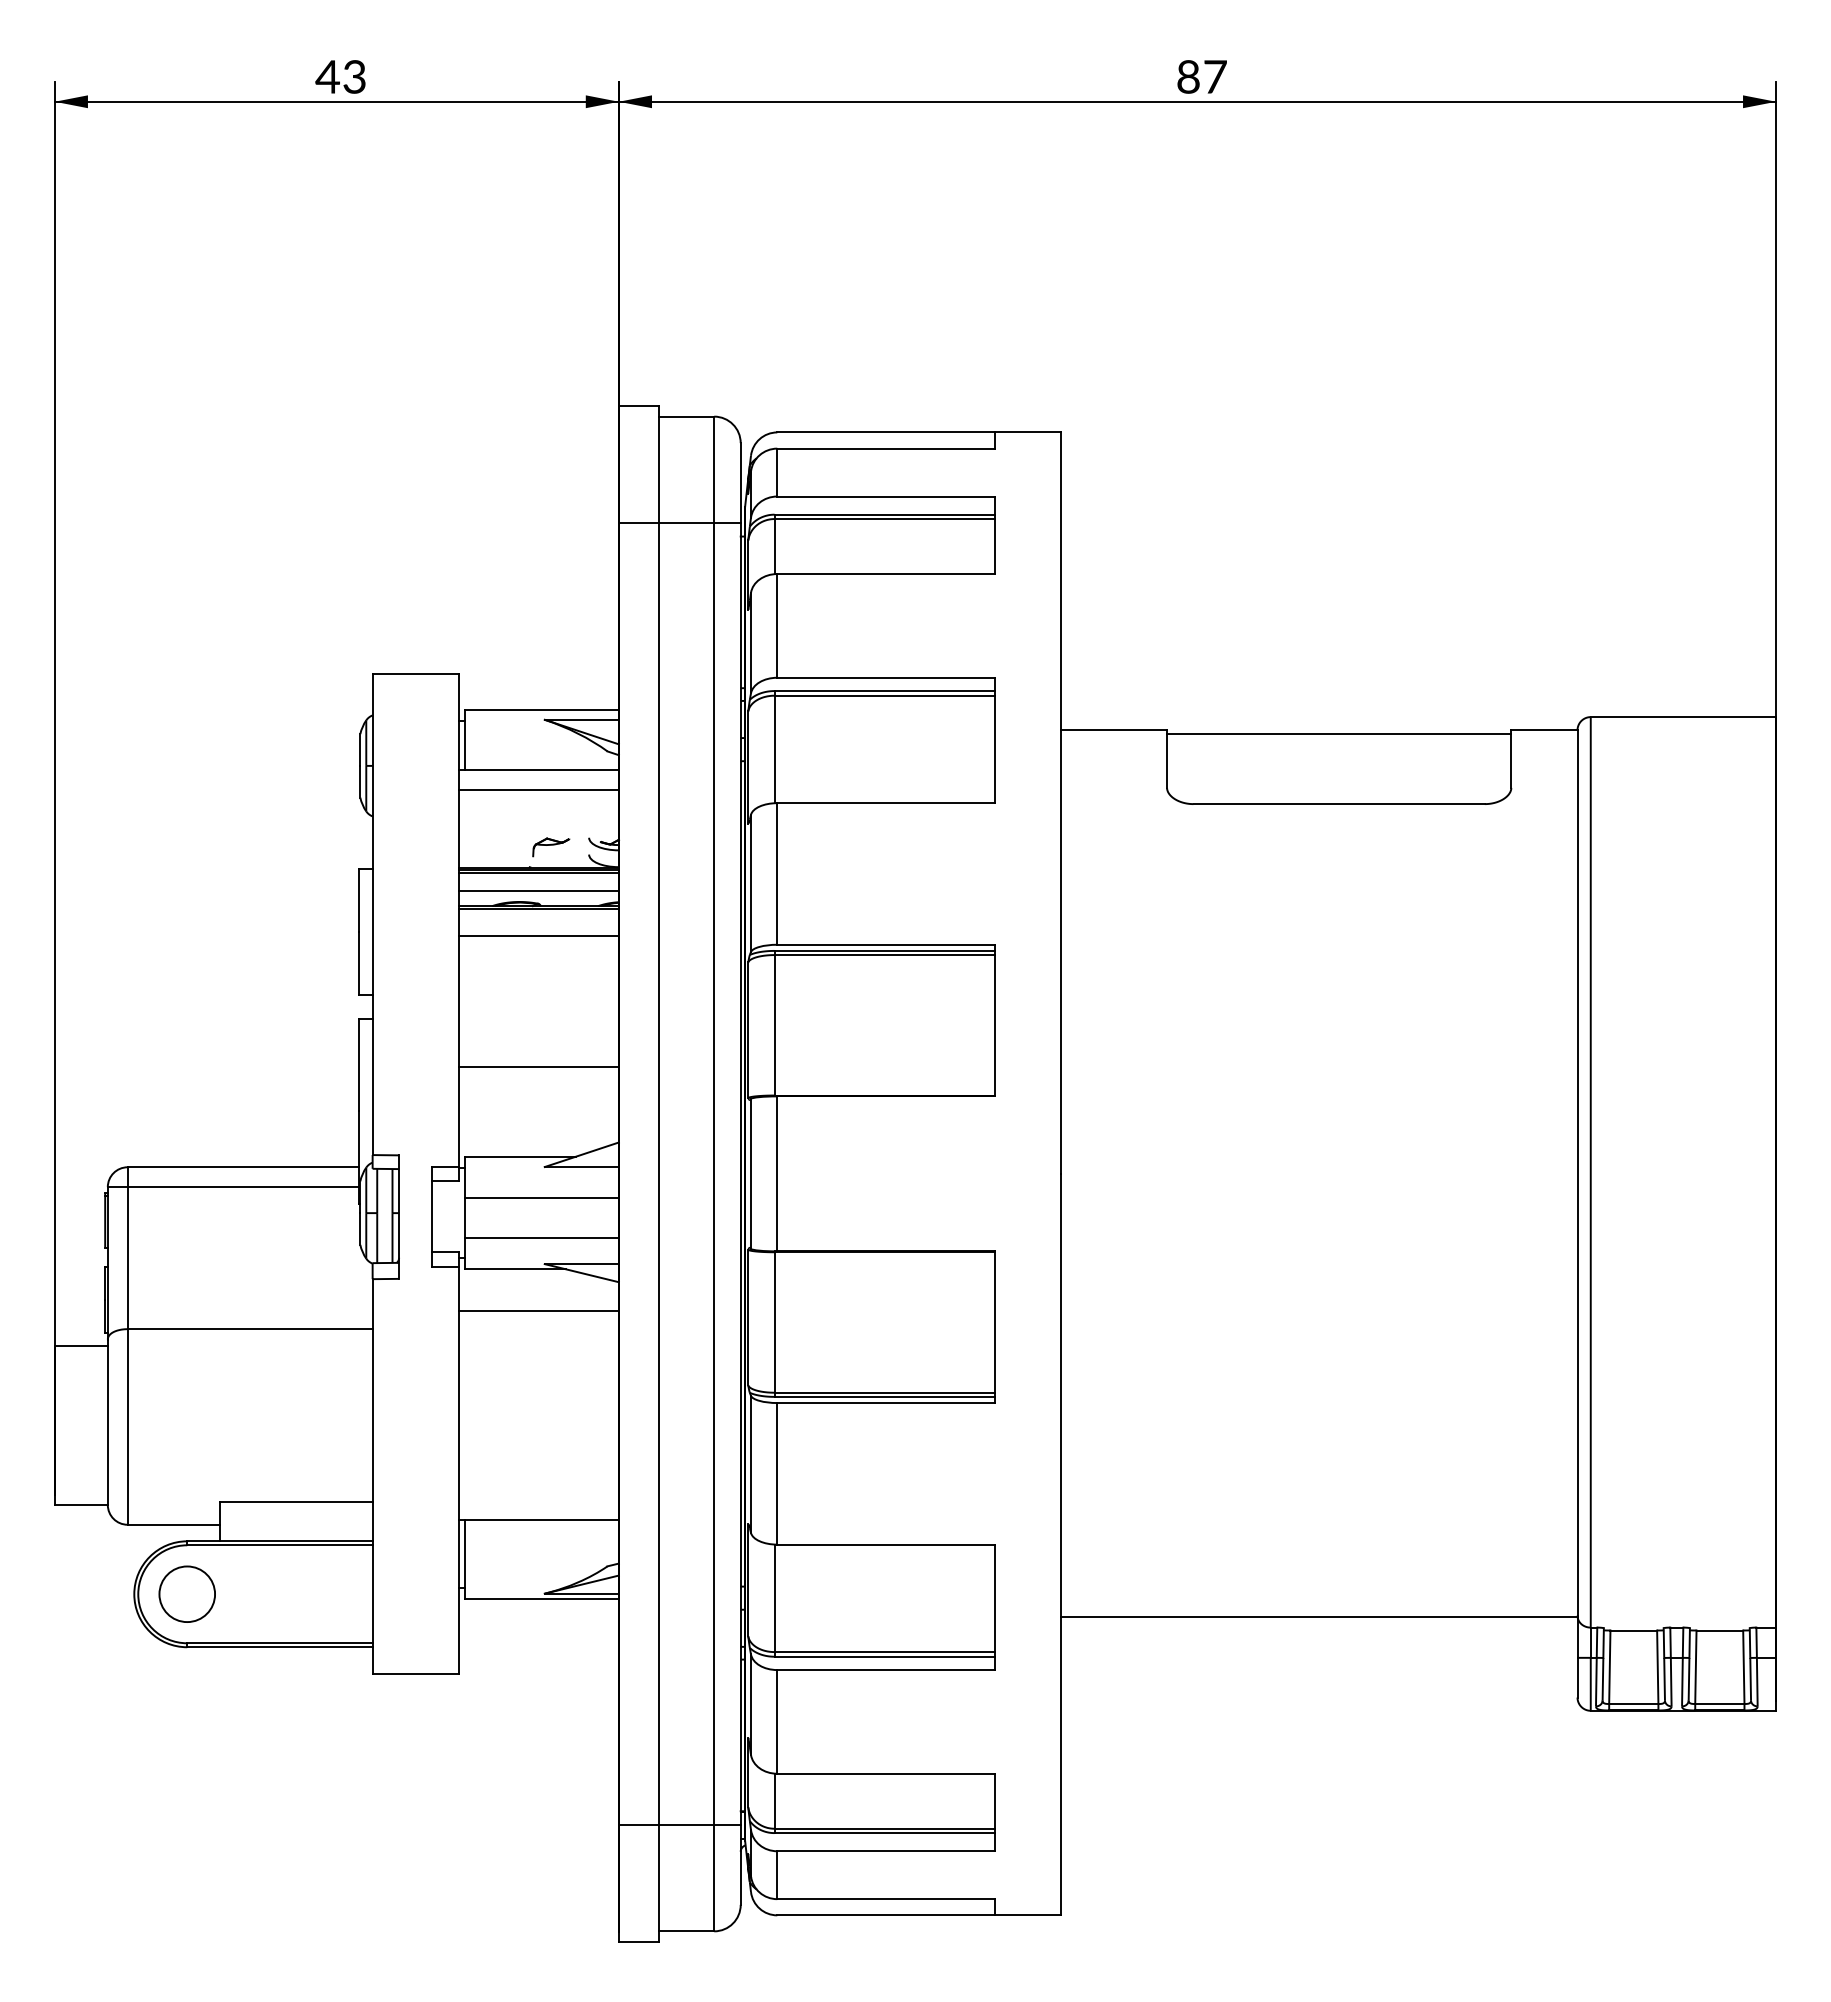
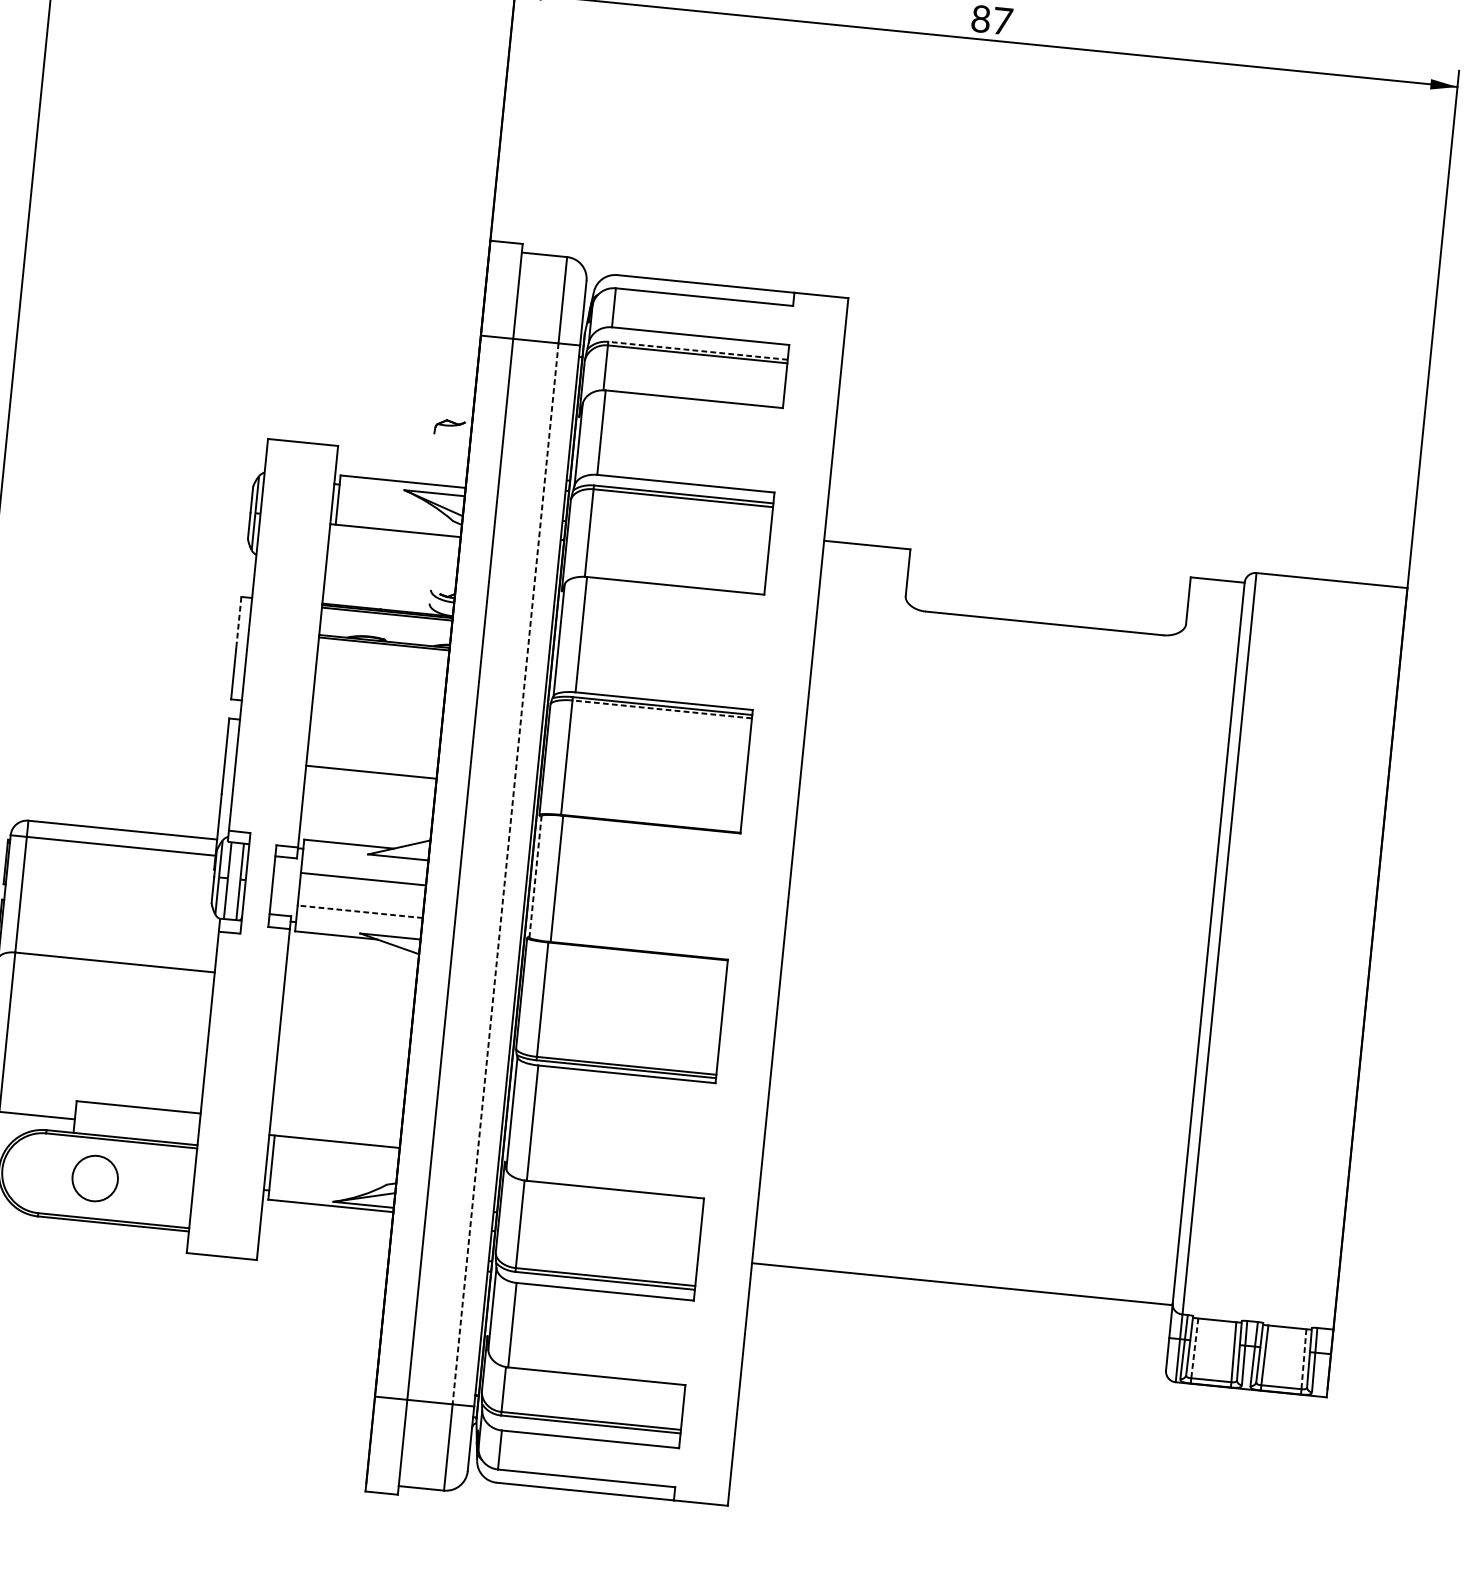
line: (884, 514) -> (697, 350), solid -> dashed
line: (1339, 734) -> (1050, 566), removed
line: (538, 789) -> (393, 546), removed
part: (551, 847) -> (449, 427), moved
line: (538, 890) -> (385, 628), removed
line: (359, 901) -> (238, 623), solid -> dashed
line: (538, 935) -> (381, 665), removed
line: (884, 955) -> (662, 709), solid -> dashed
line: (751, 1173) -> (535, 876), solid -> dashed
line: (714, 1174) -> (505, 874), solid -> dashed
line: (542, 1237) -> (360, 911), solid -> dashed
line: (538, 1310) -> (351, 970), removed
circle: (186, 1593) -> (94, 1177), moved
line: (1609, 1667) -> (1194, 1348), solid -> dashed
line: (1743, 1667) -> (1303, 1359), solid -> dashed

